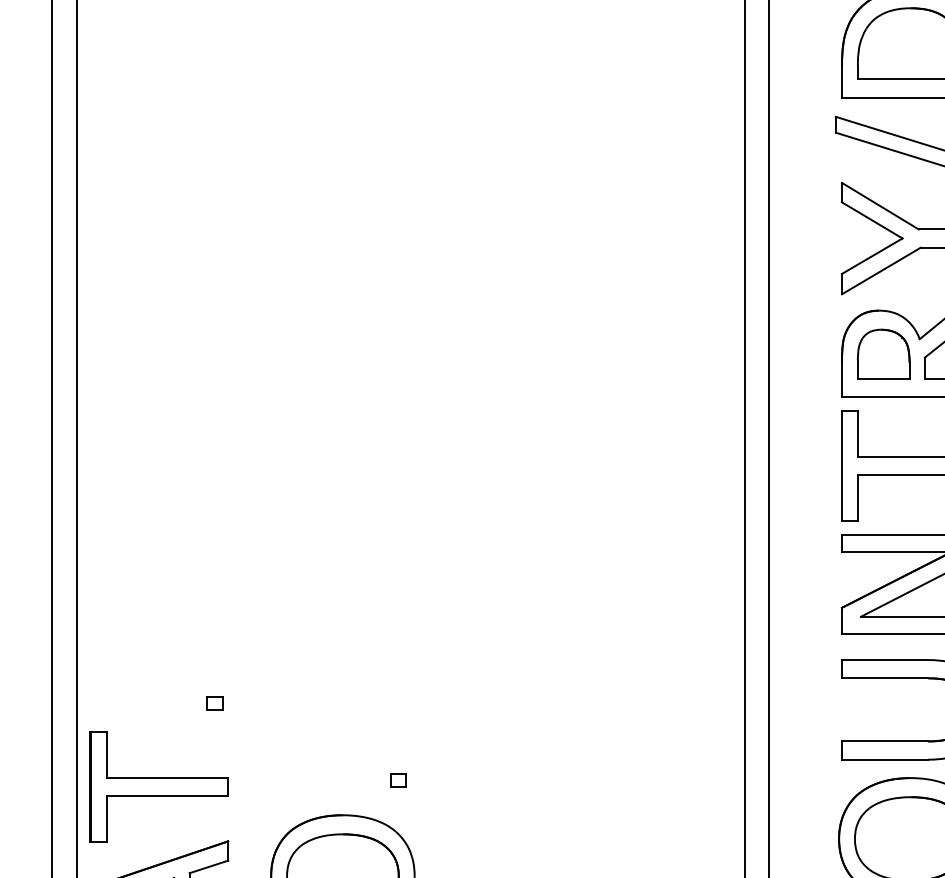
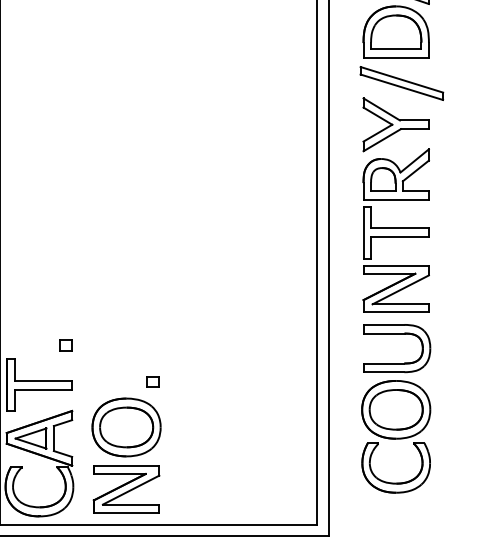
part: (214, 703) -> (65, 345), size x1.67
part: (397, 779) -> (152, 381), size x1.67

